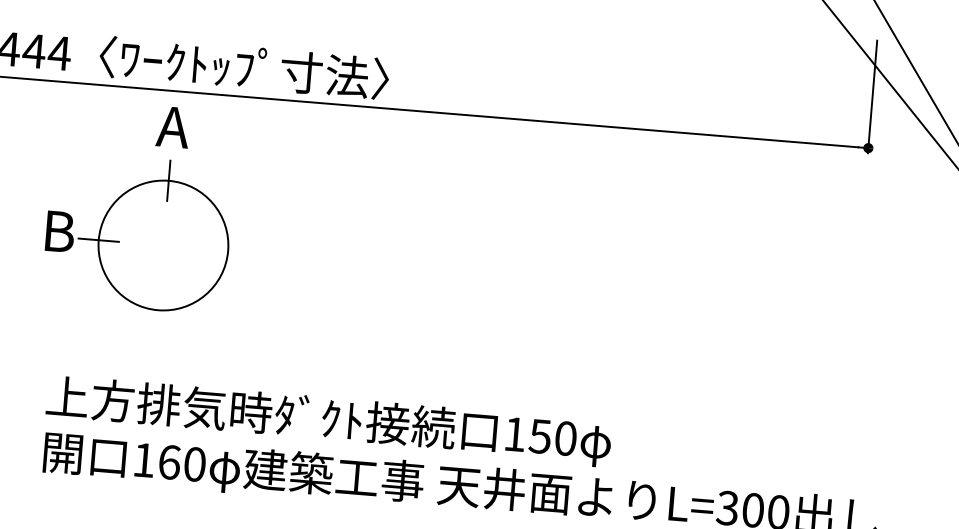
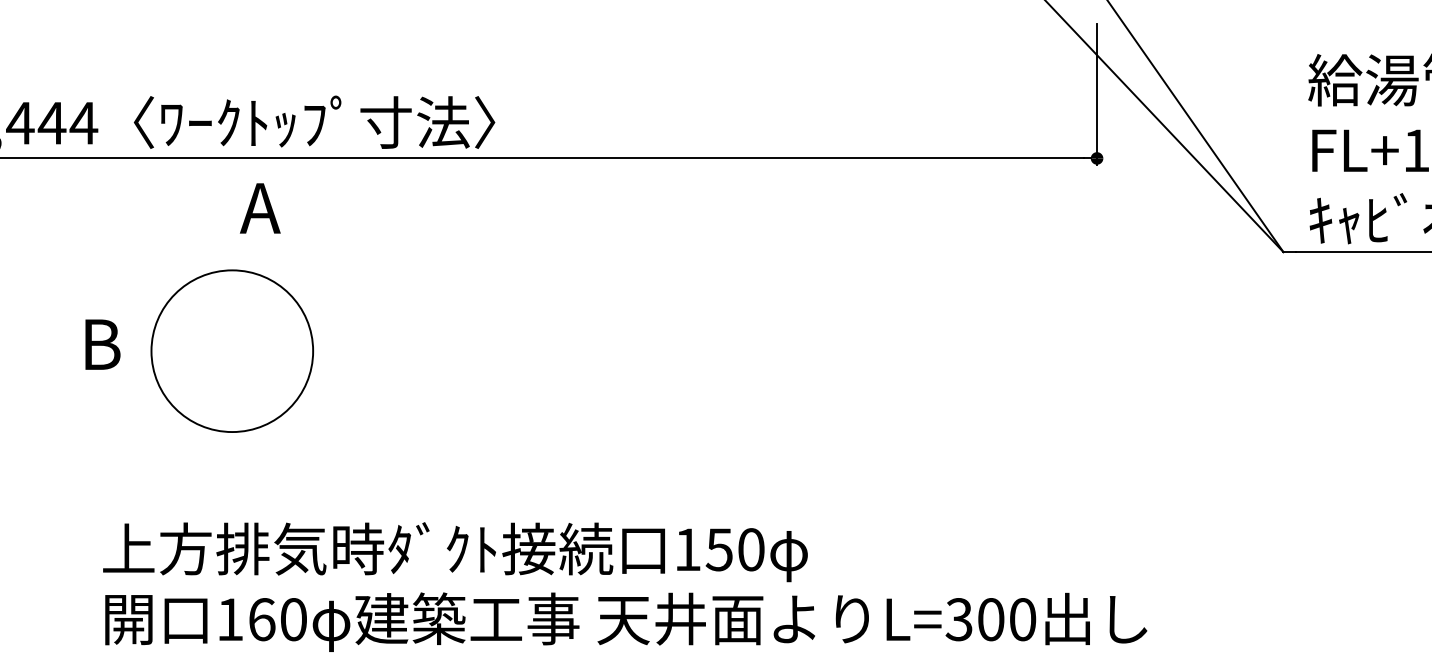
text: (173, 127) -> (260, 208), moved
line: (168, 180) -> (232, 270), removed
line: (98, 240) -> (151, 351), removed

